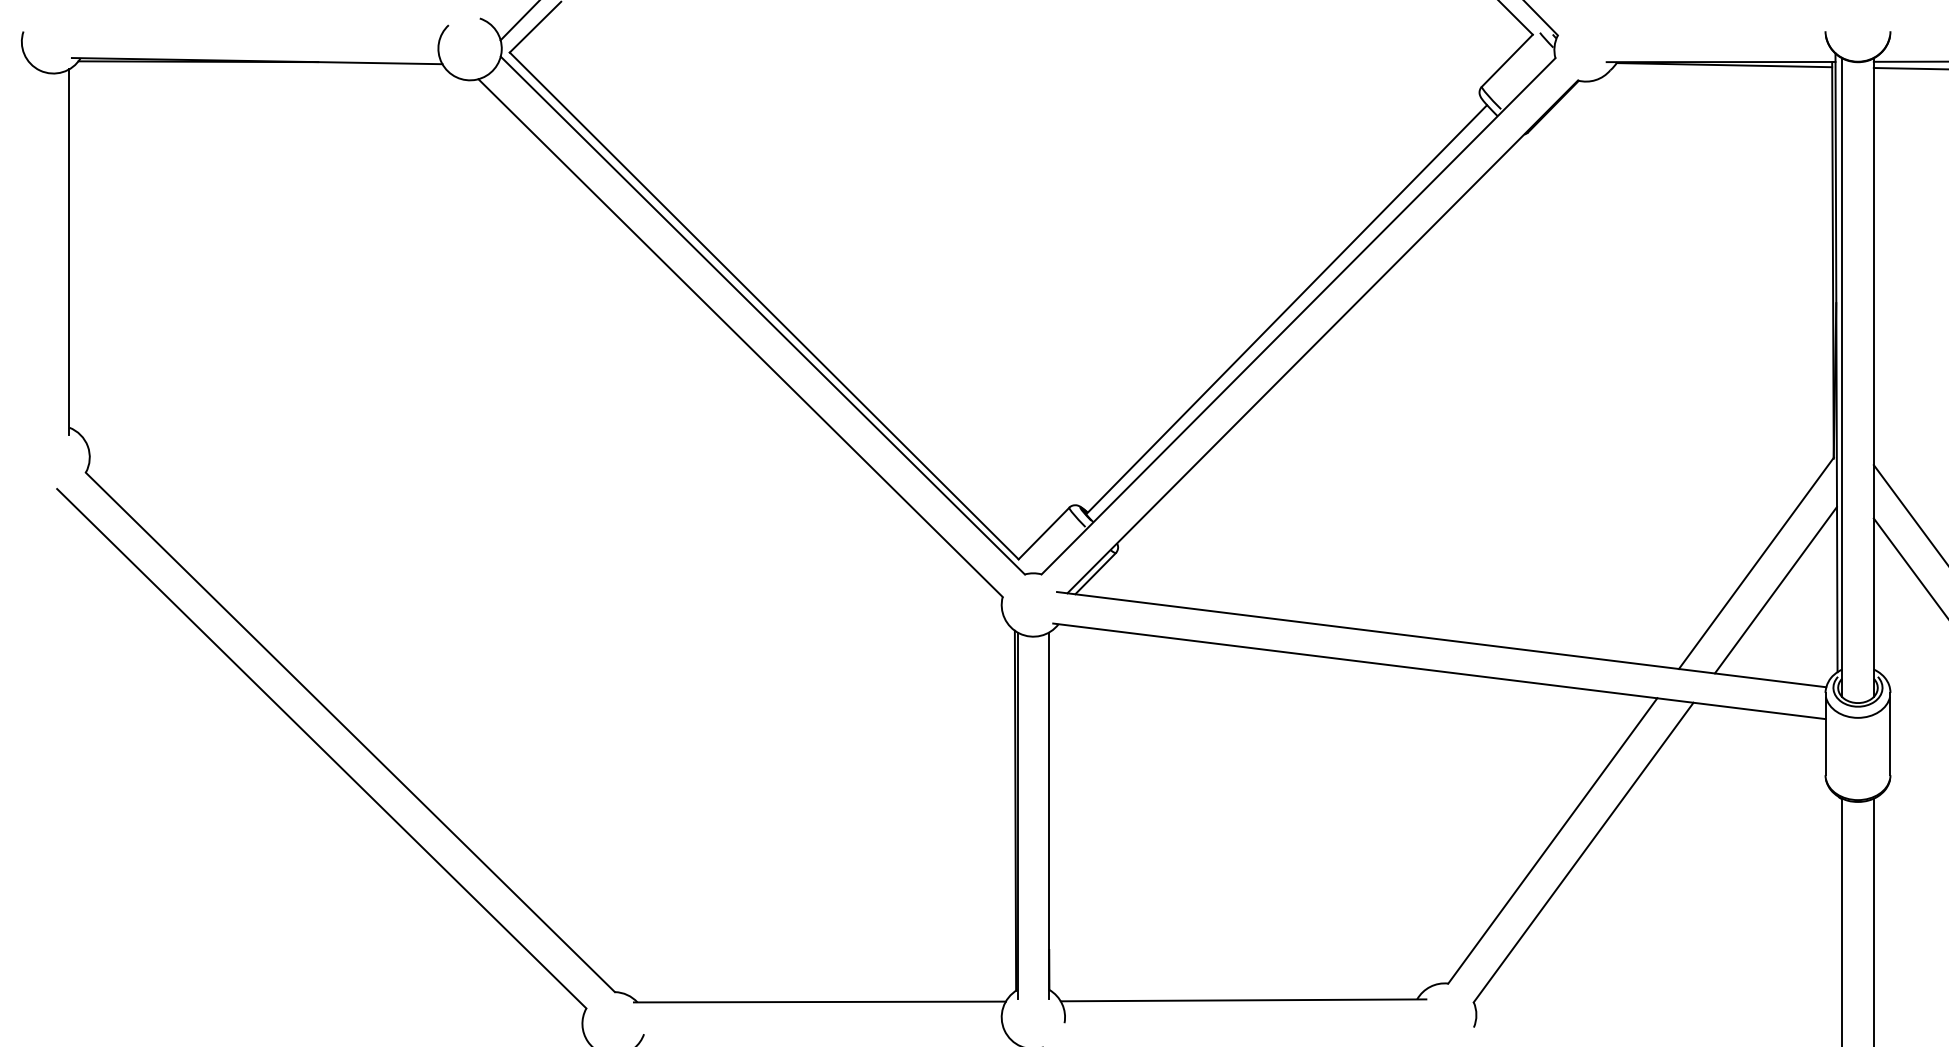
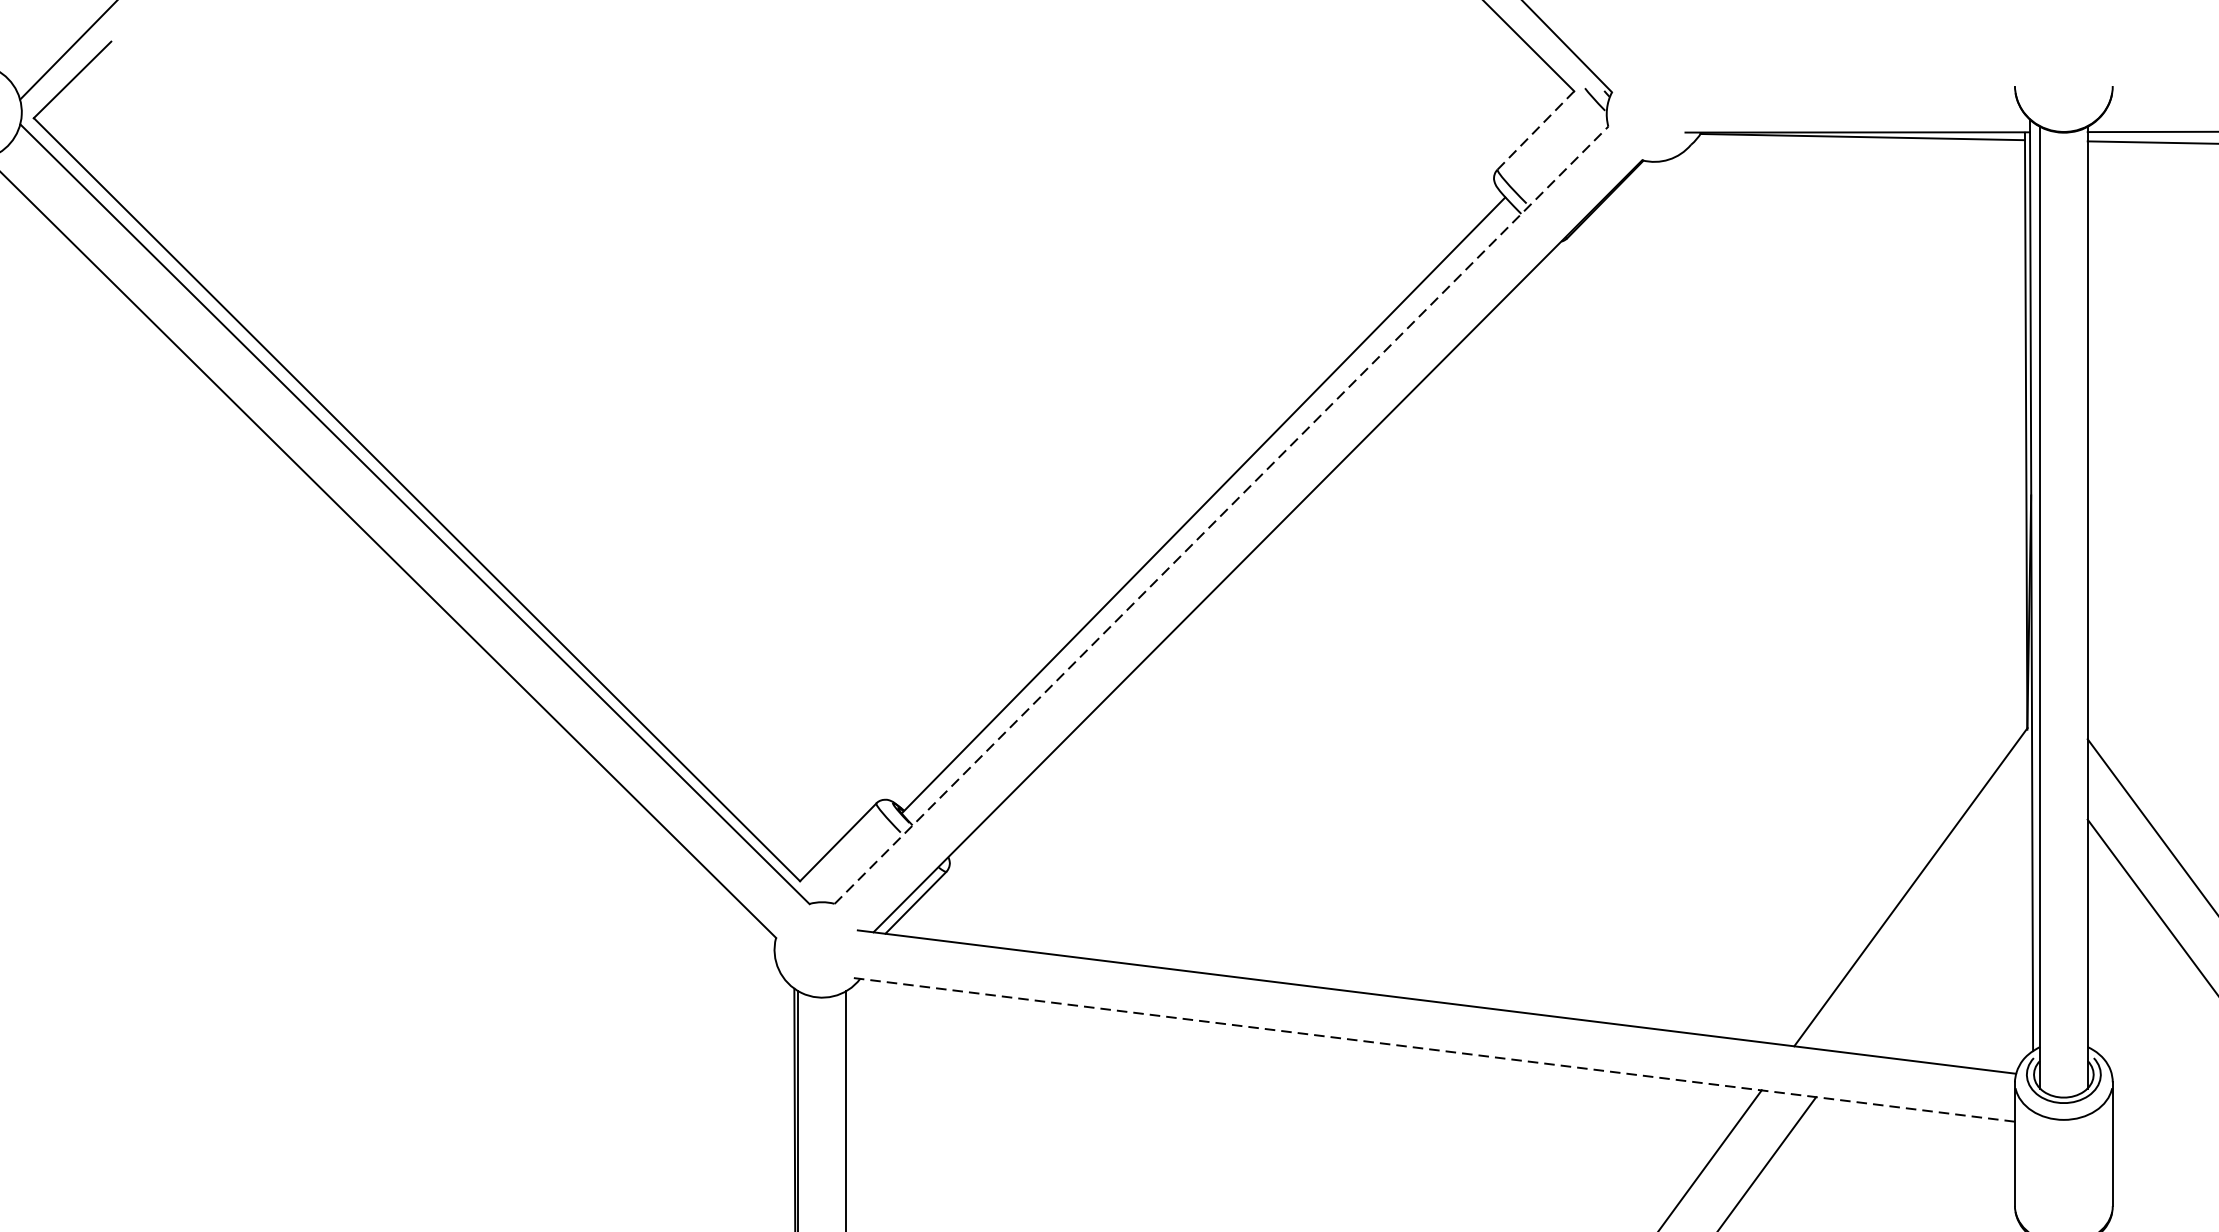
line: (1506, 61) -> (1534, 131), solid -> dashed
line: (1298, 315) -> (1221, 514), solid -> dashed
line: (1775, 590) -> (1939, 928), removed
line: (1438, 671) -> (1432, 1050), solid -> dashed

